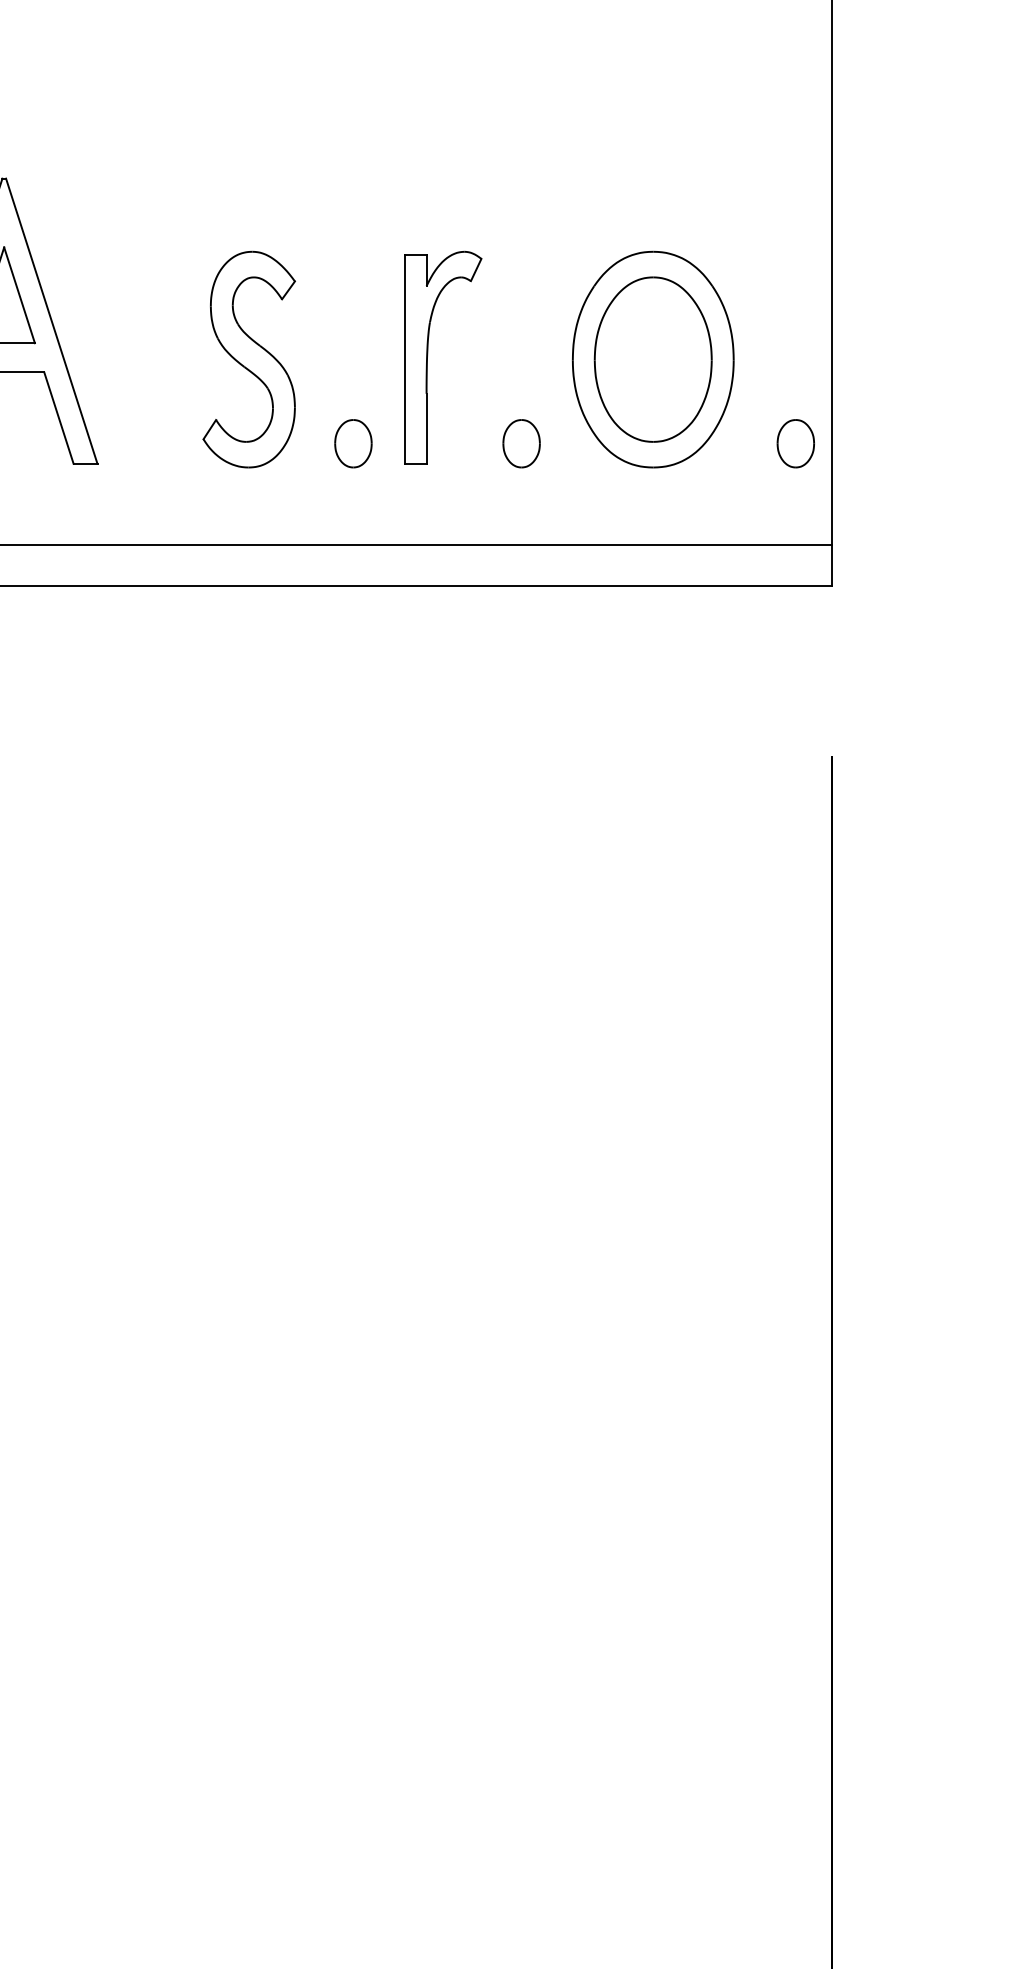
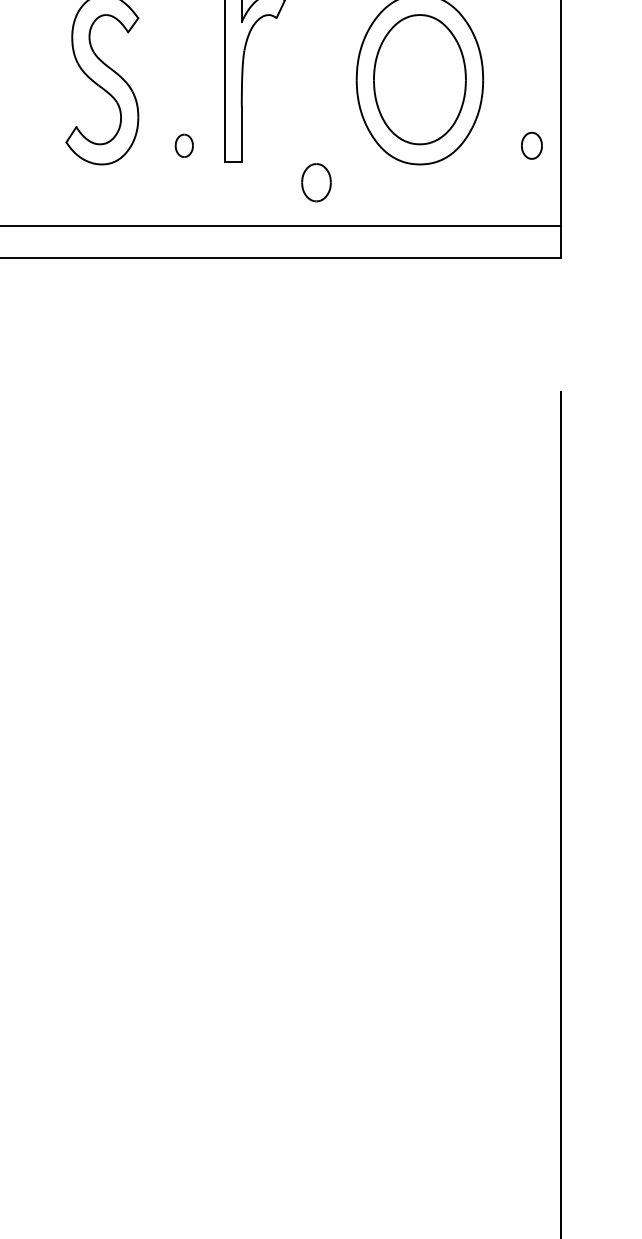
part: (353, 443) -> (184, 145), size x0.6
part: (521, 443) -> (316, 182), moved
part: (795, 443) -> (531, 145), size x0.7

